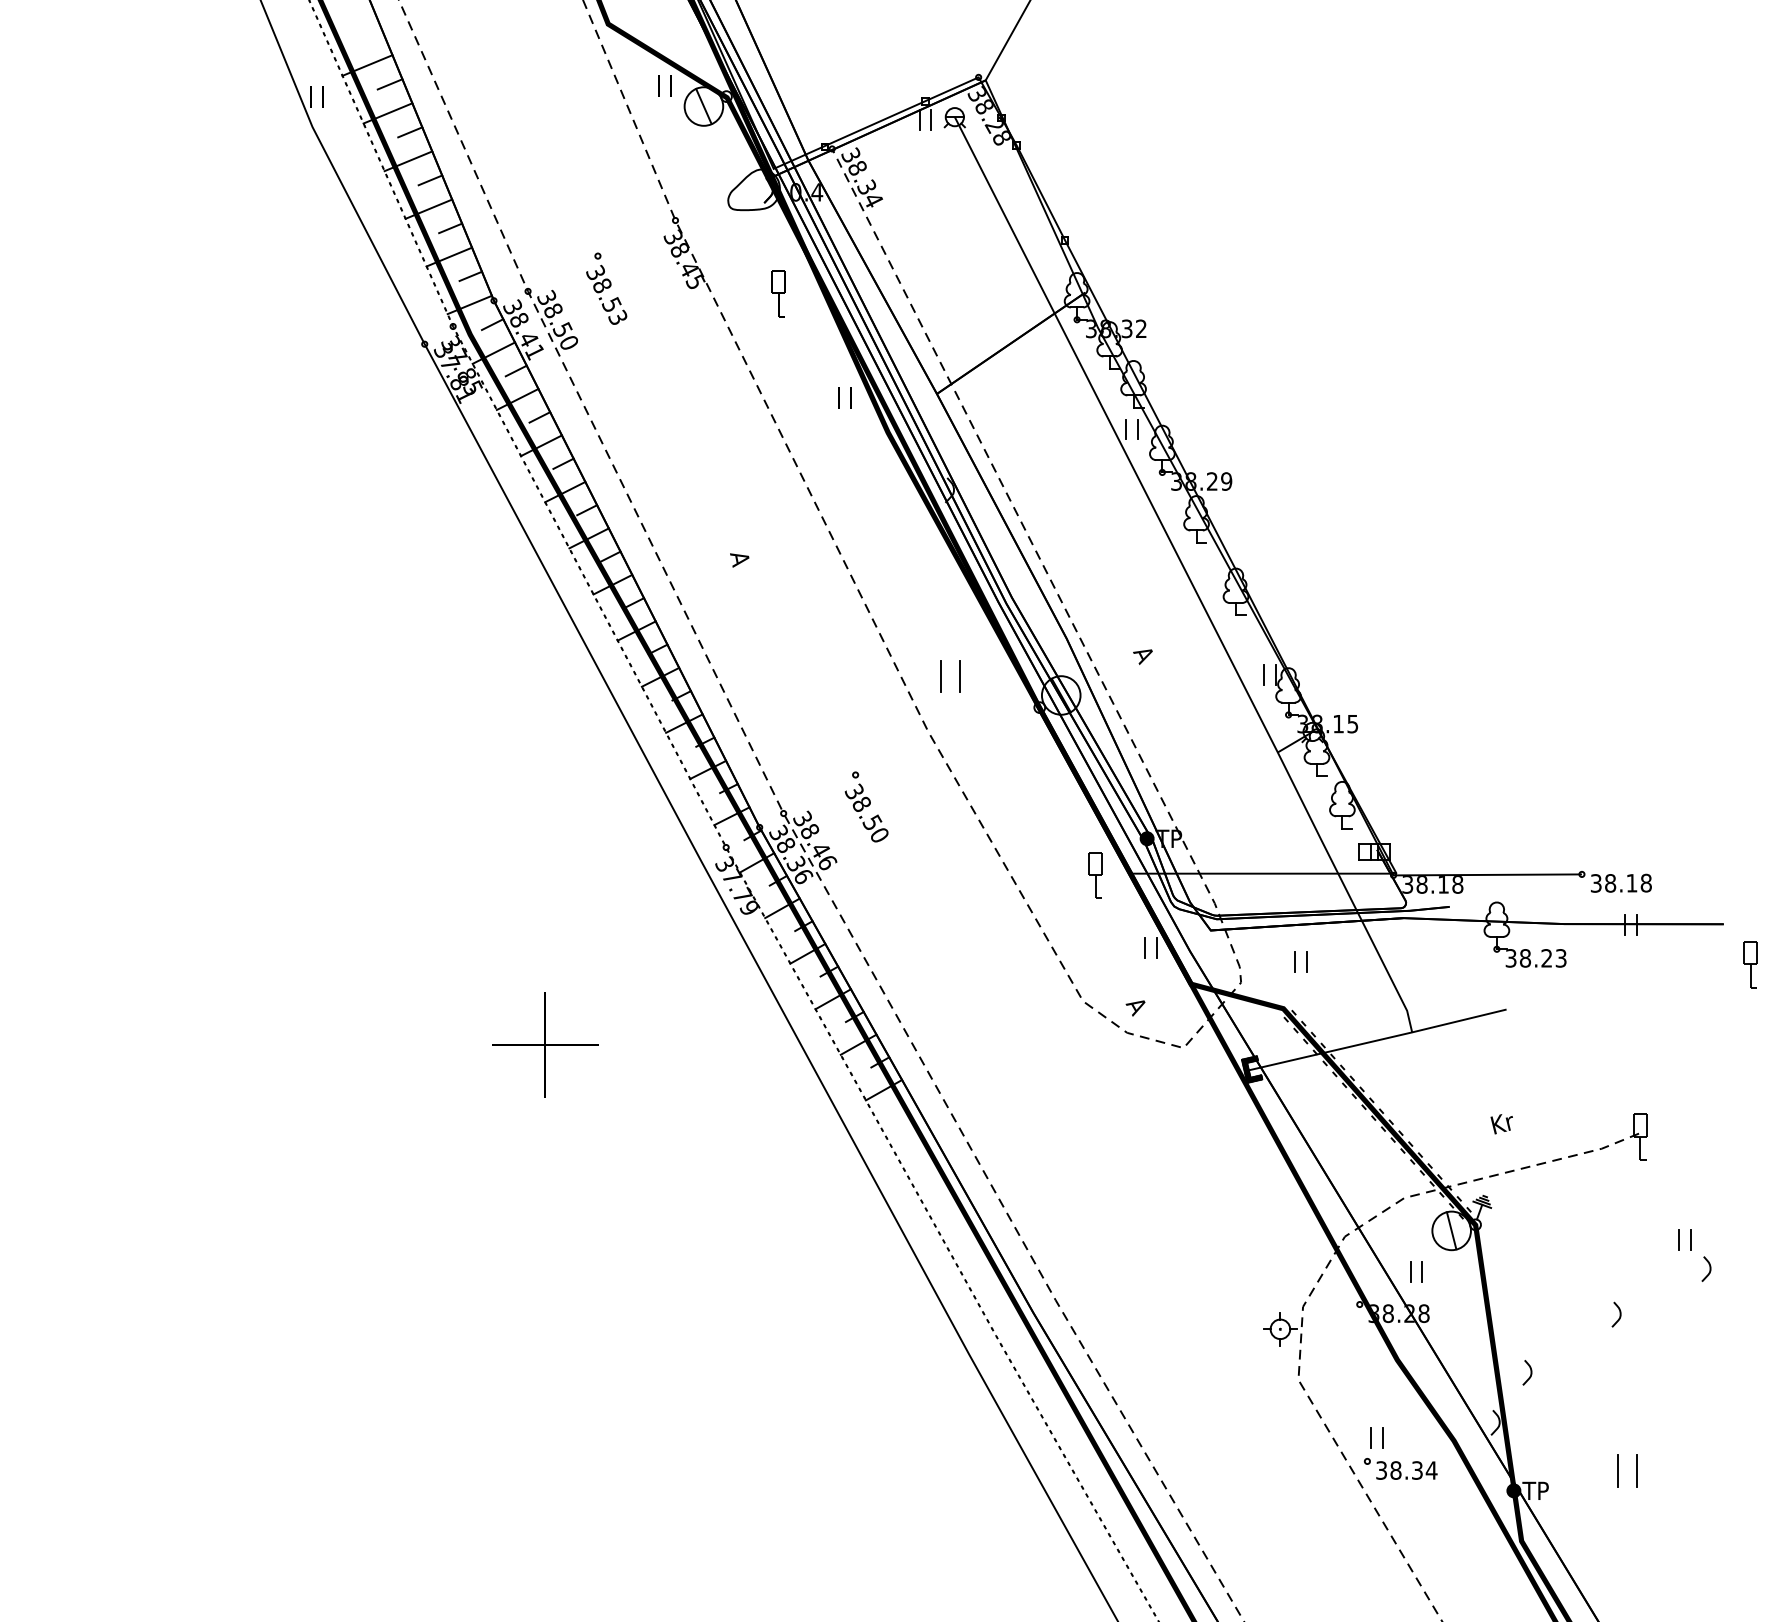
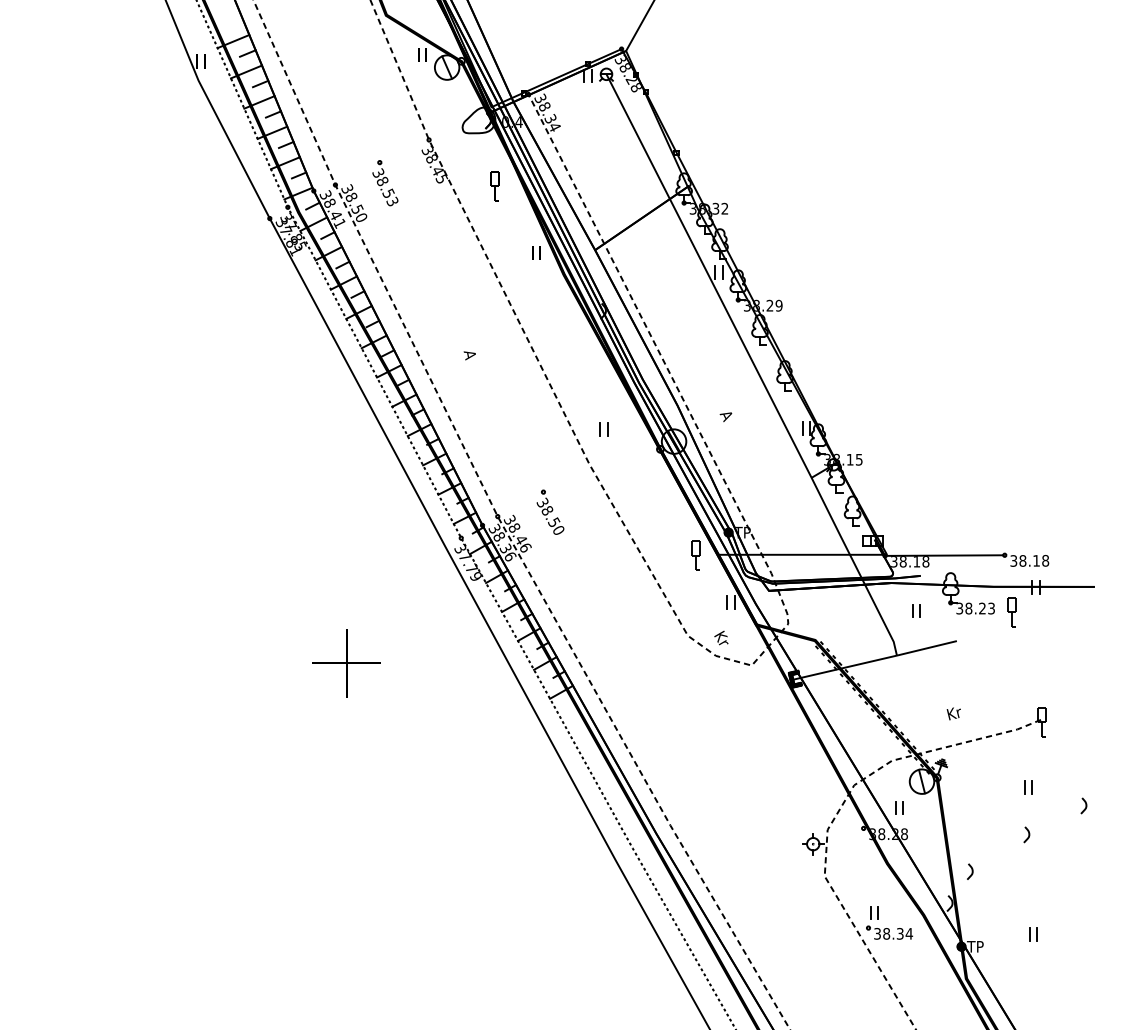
part: (950, 676) -> (603, 429), size x0.62
part: (1301, 961) -> (916, 610), moved
part: (1750, 964) -> (1011, 612), moved
text: (1135, 1003) -> (721, 637), A -> Kr
part: (1685, 1240) -> (1028, 787), moved
part: (1627, 1471) -> (1033, 934), size x0.62

